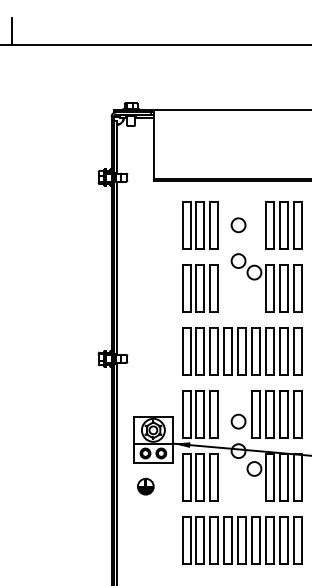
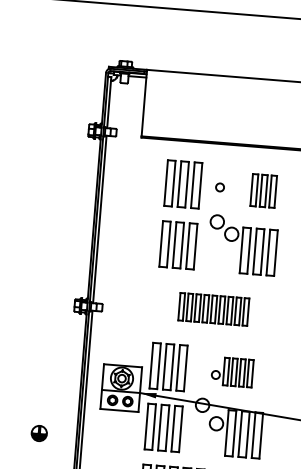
circle: (238, 225) -> (220, 187), size x0.6
part: (283, 225) -> (263, 191), size x0.7
part: (242, 351) -> (214, 309), size x0.6
part: (266, 414) -> (232, 372), size x0.6
part: (145, 486) -> (39, 433), moved

